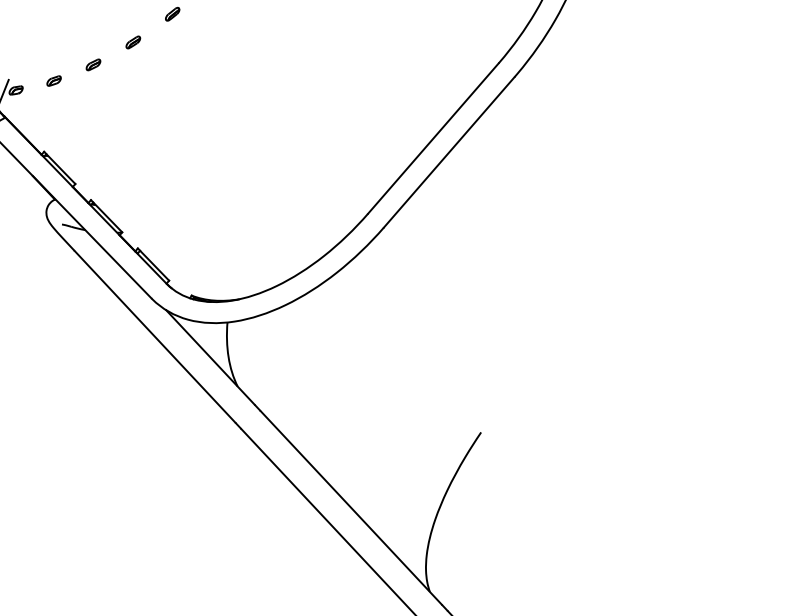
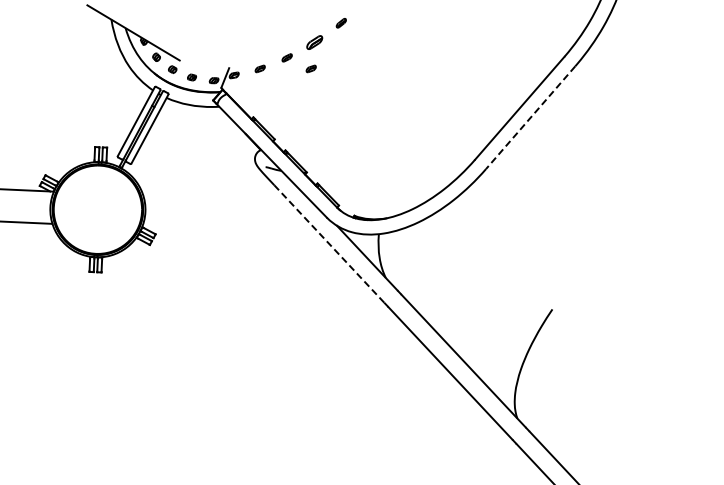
part: (131, 42) -> (313, 42), size x1.6
part: (127, 80) -> (310, 68), added
line: (449, 153) -> (530, 118), solid -> dashed
line: (153, 336) -> (328, 243), solid -> dashed

